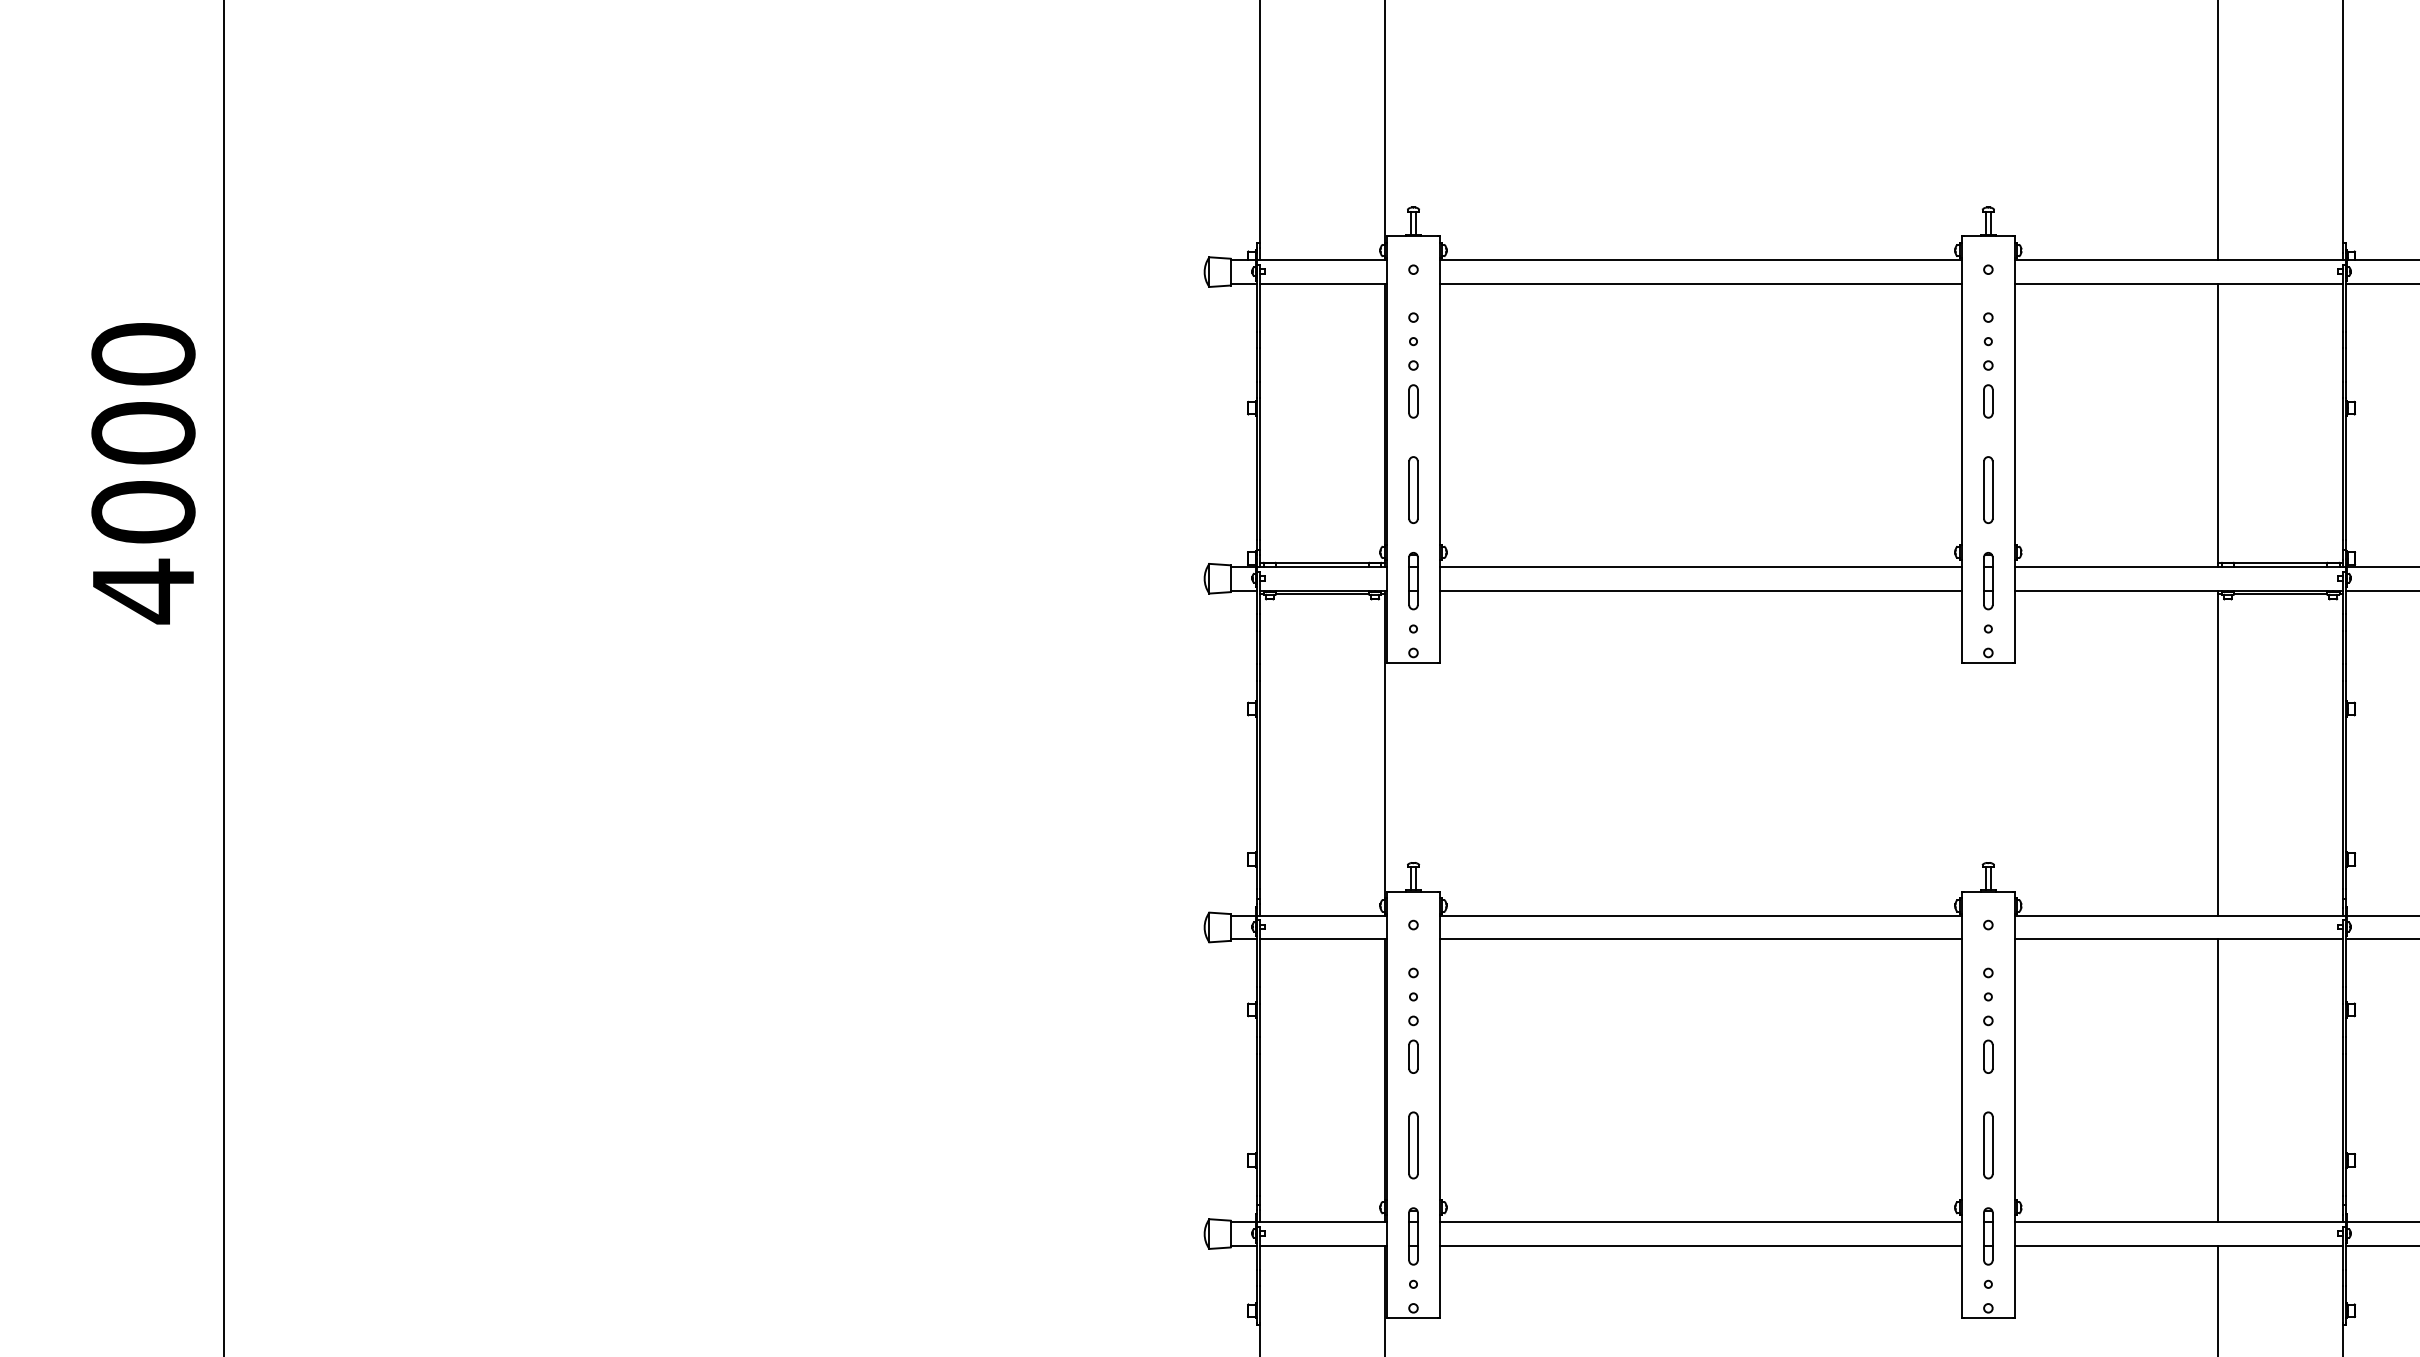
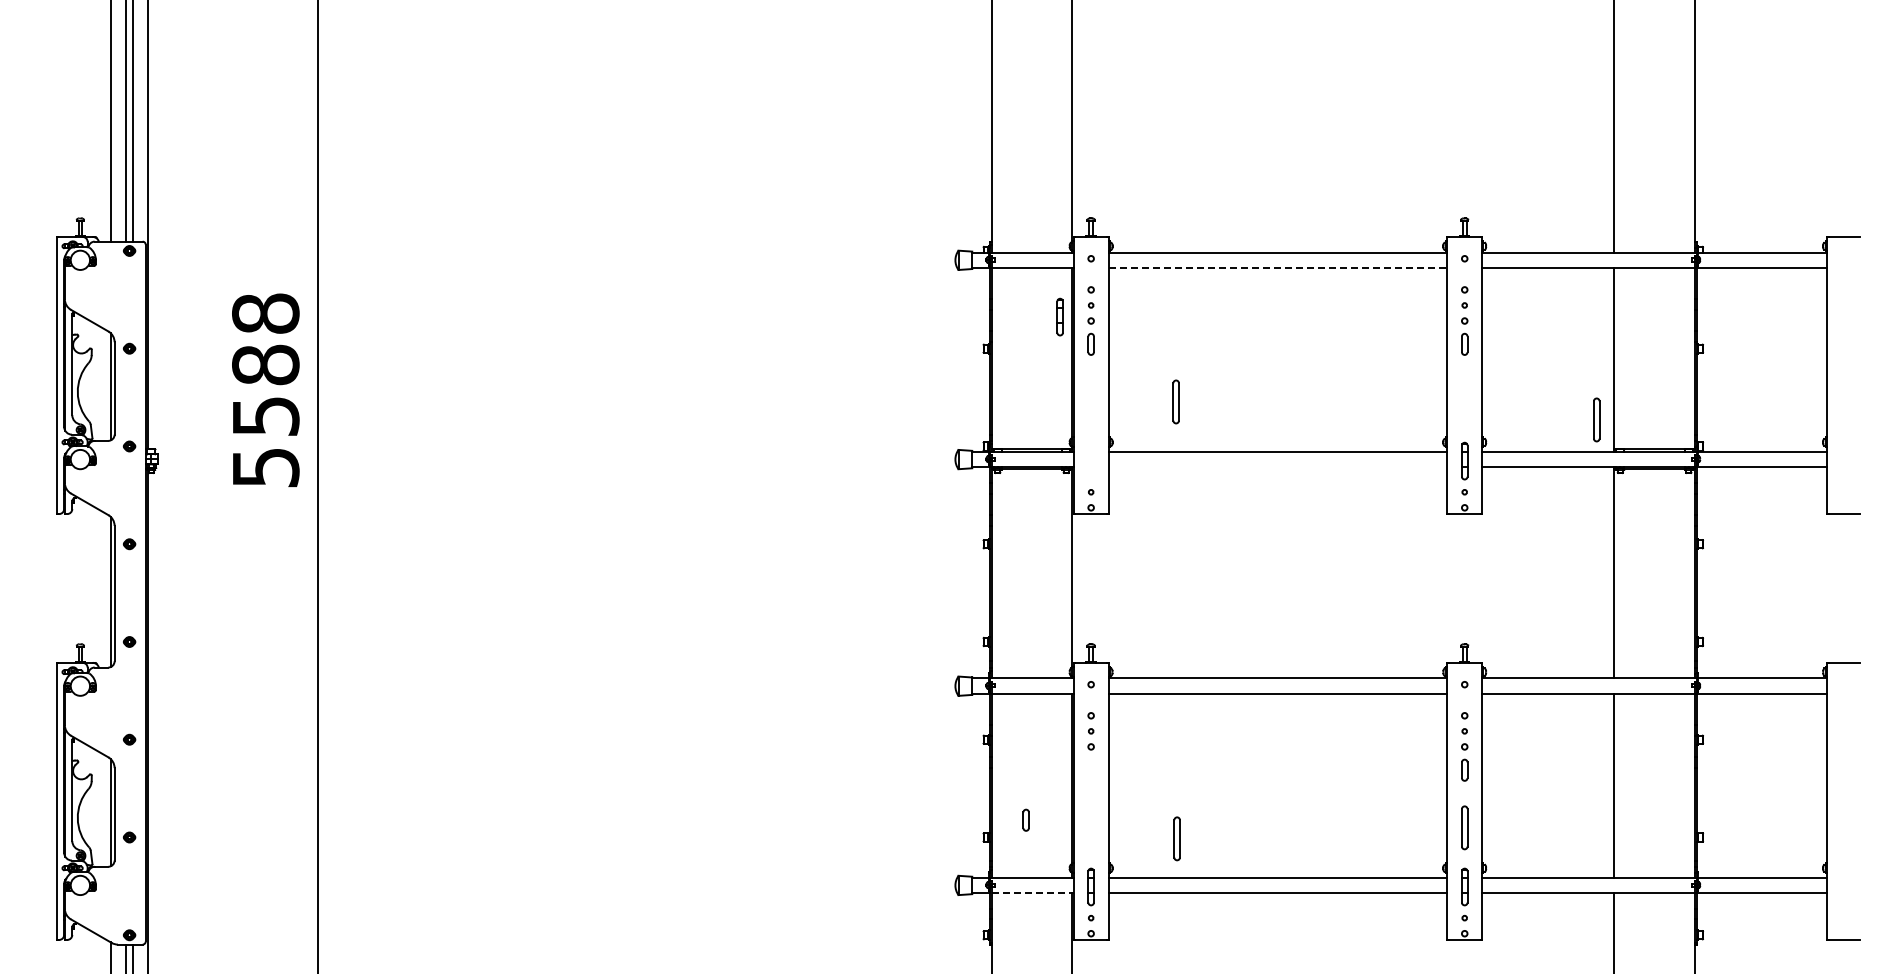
line: (1701, 284) -> (1278, 268), solid -> dashed
text: (142, 473) -> (265, 391), 4000 -> 5588
part: (1412, 489) -> (1175, 401), moved
part: (1988, 489) -> (1596, 419), moved
part: (1412, 580) -> (1059, 316), moved
line: (1700, 590) -> (1277, 467), removed
part: (1412, 1055) -> (1025, 819), moved
part: (1412, 1144) -> (1176, 838), moved
line: (1324, 1246) -> (1033, 893), solid -> dashed

